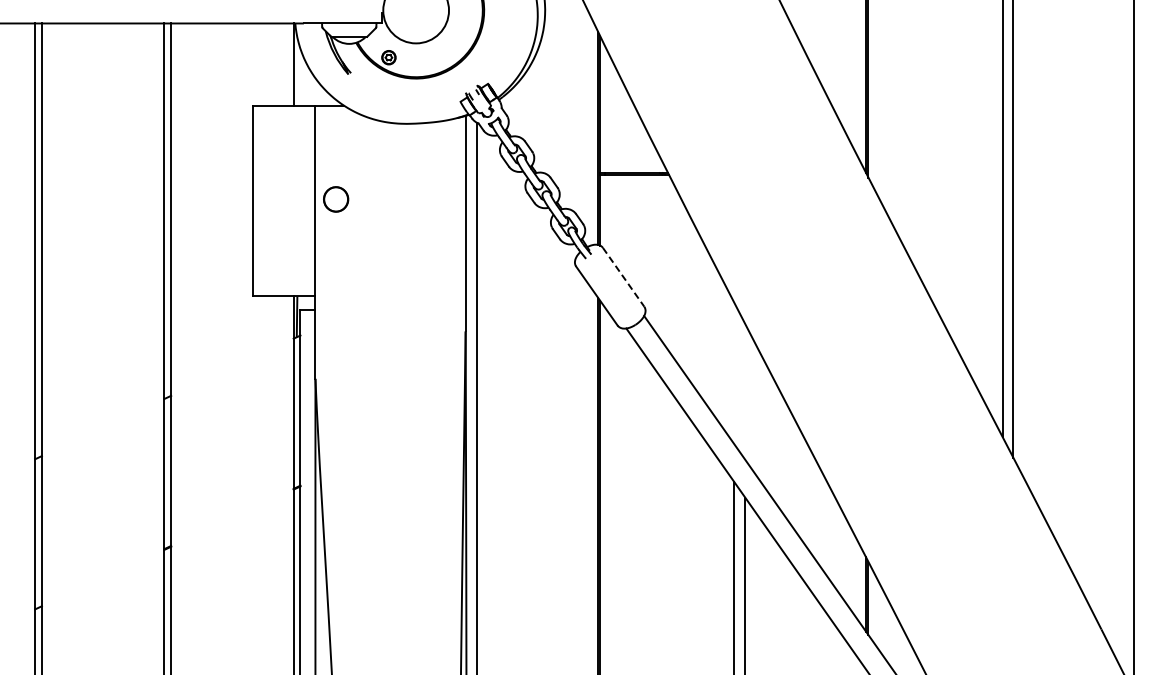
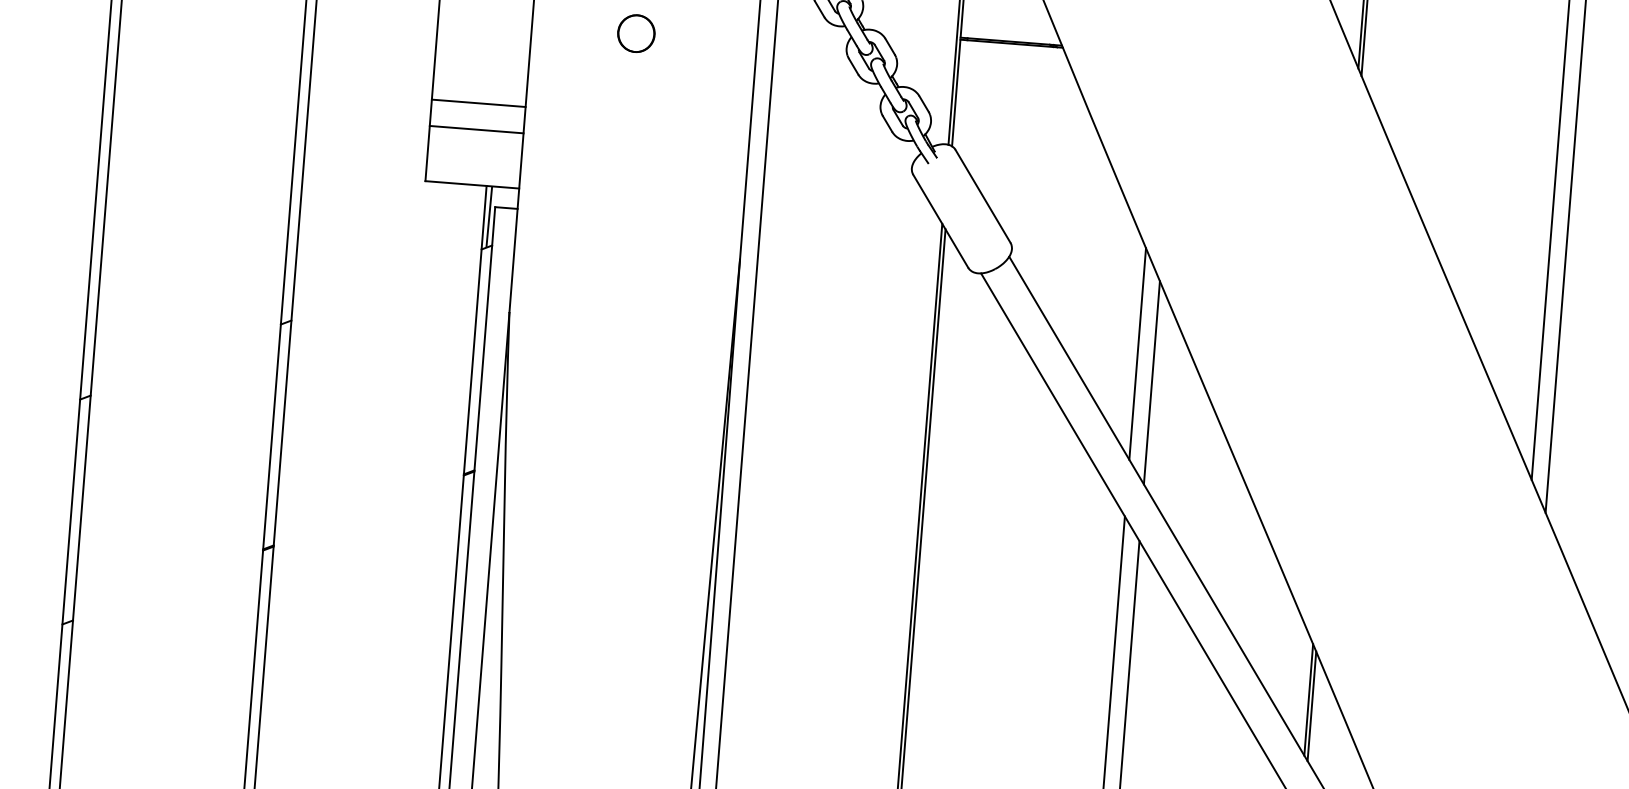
part: (336, 199) -> (636, 33), moved
line: (283, 241) -> (477, 102), added
line: (283, 259) -> (475, 129), added
line: (623, 277) -> (982, 196), dashed -> solid
line: (734, 373) -> (1137, 353), added
line: (745, 392) -> (1151, 383), added

